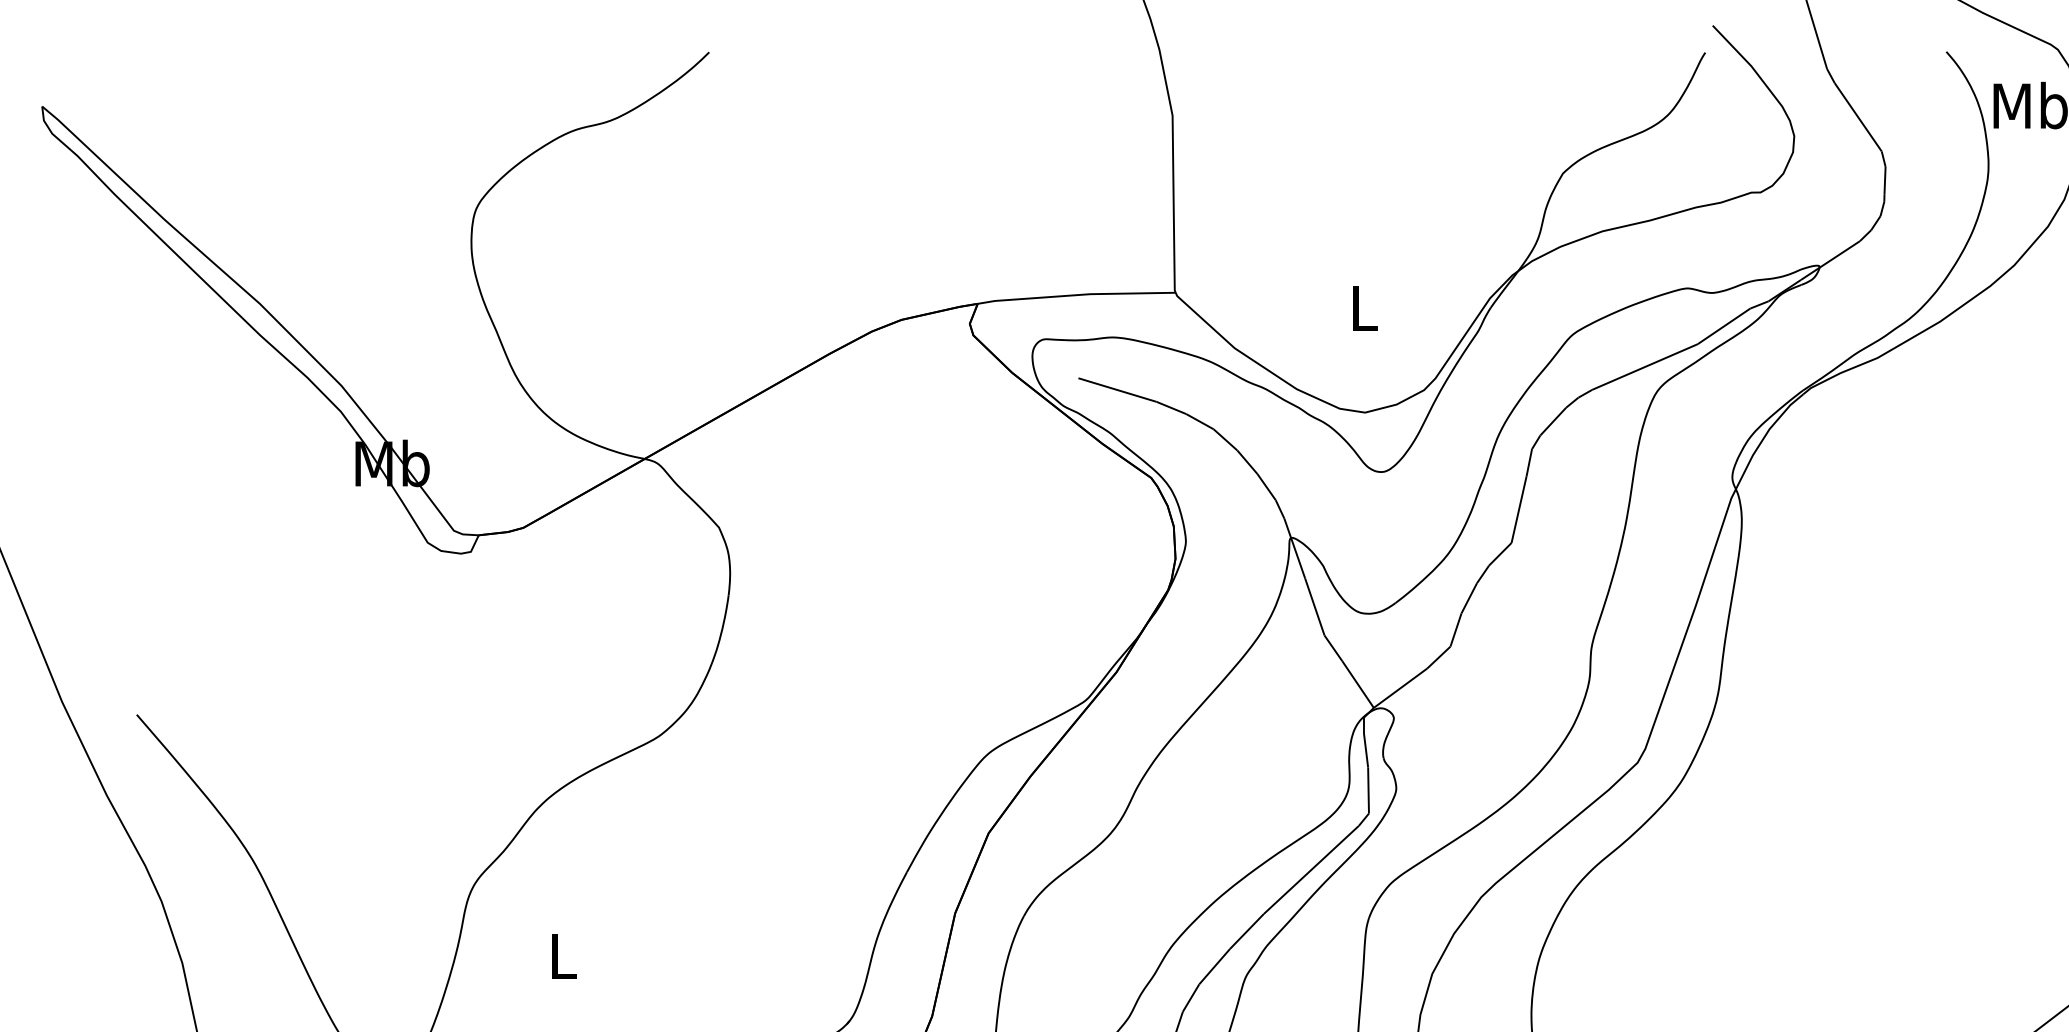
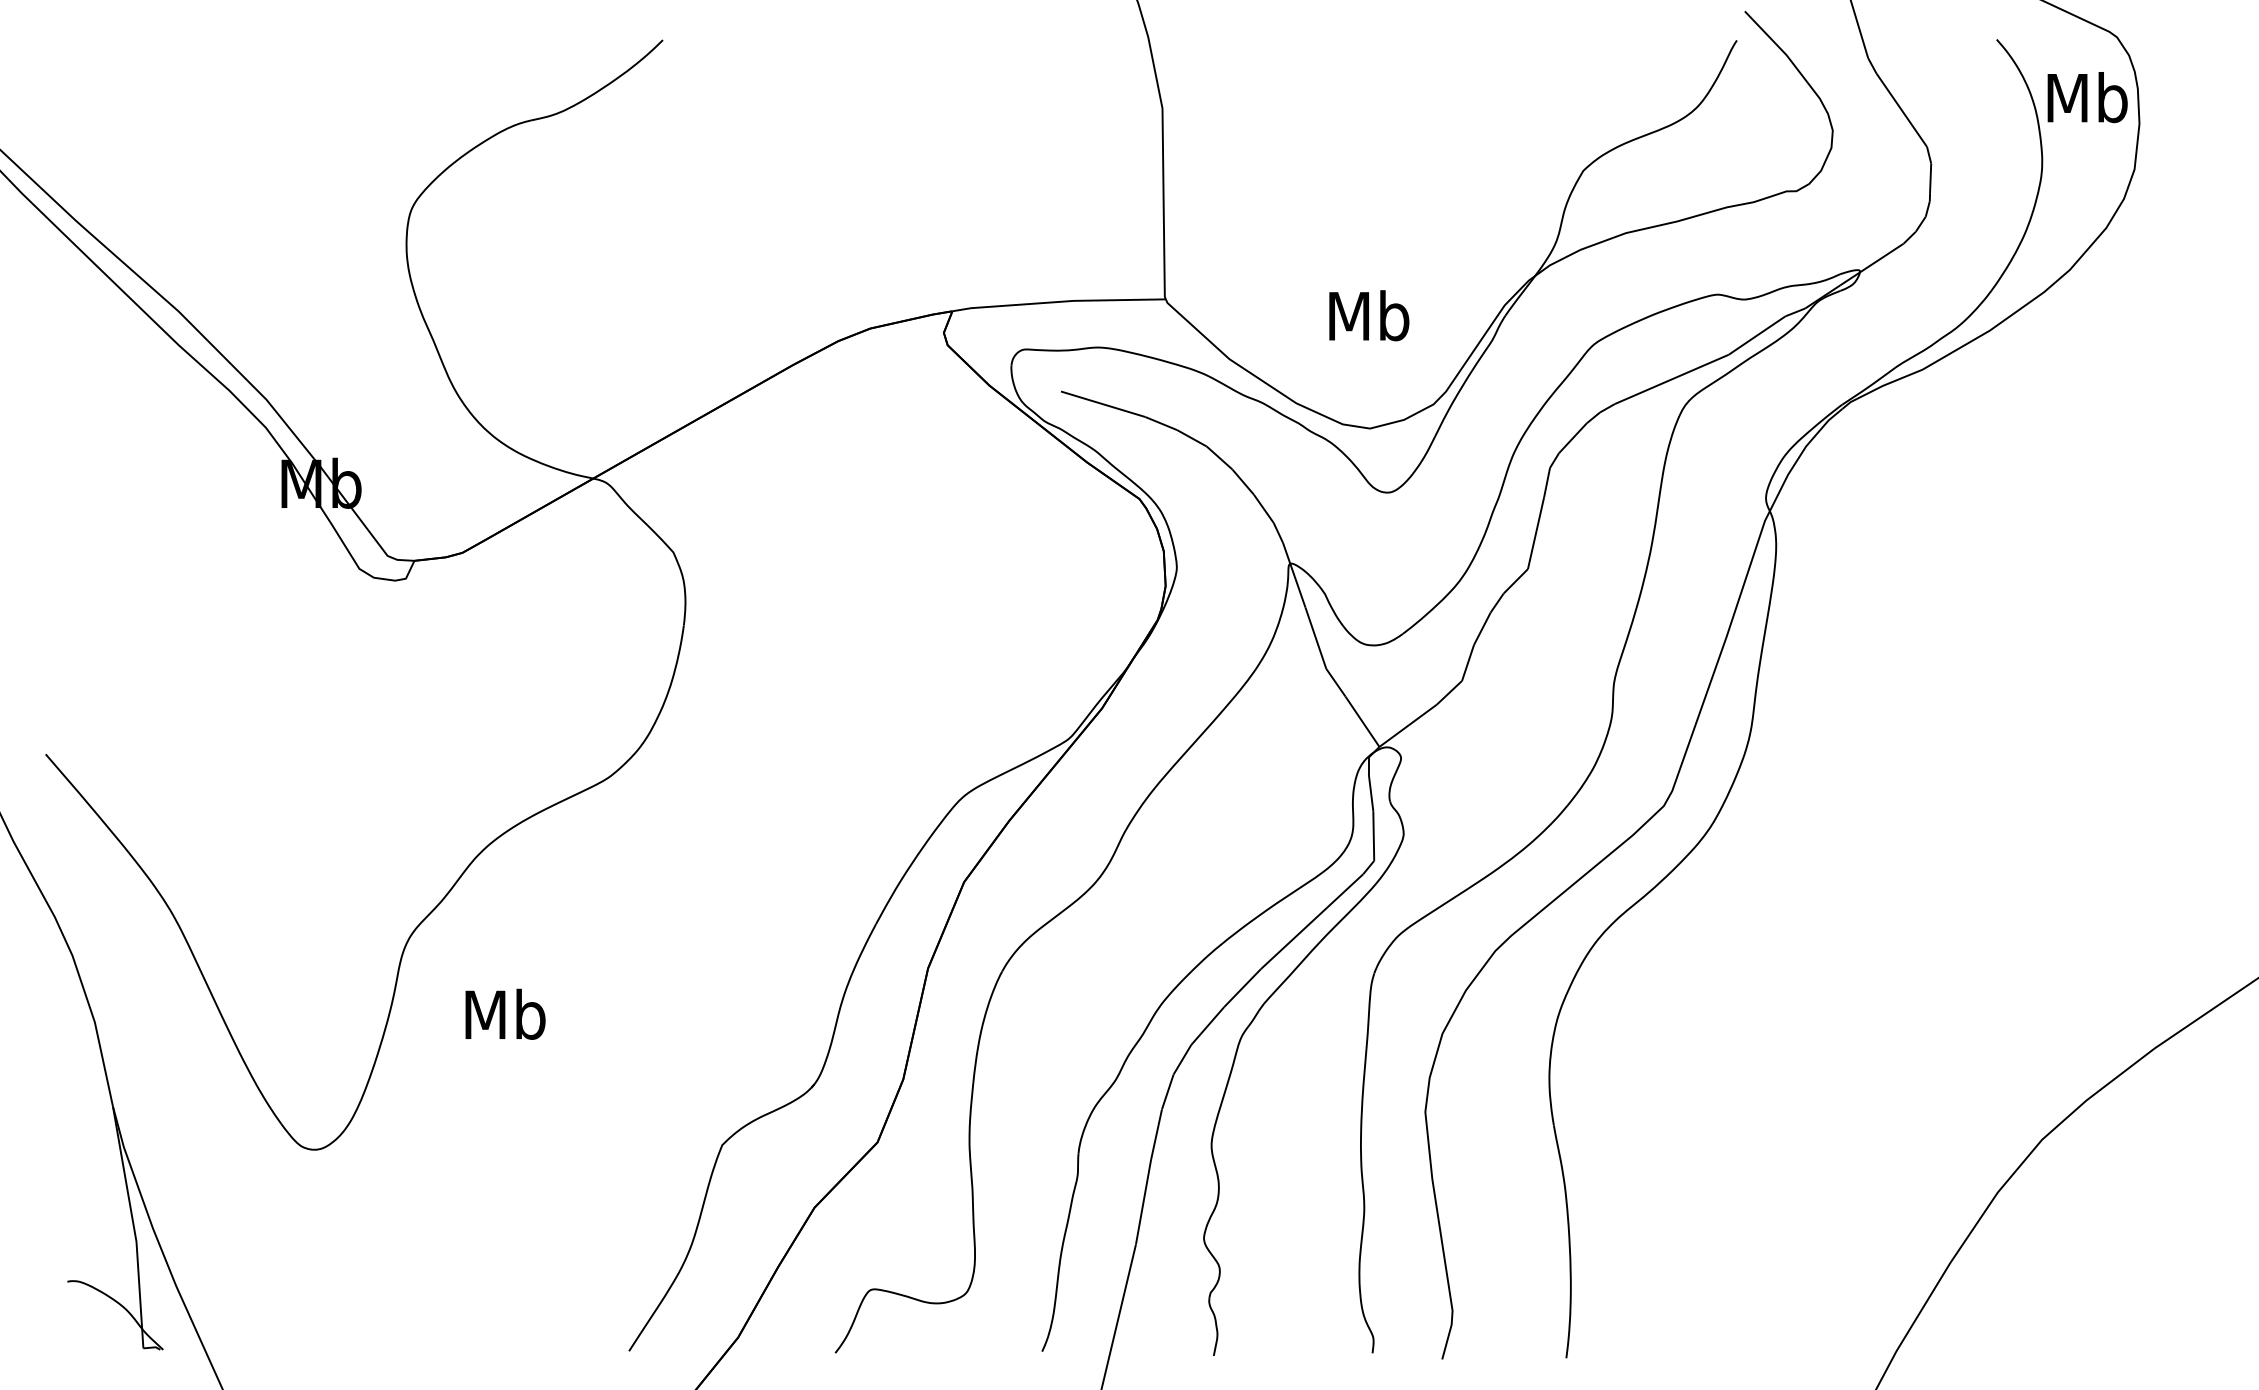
text: (1364, 307) -> (1369, 315), L -> Mb
text: (563, 955) -> (505, 1013), L -> Mb

